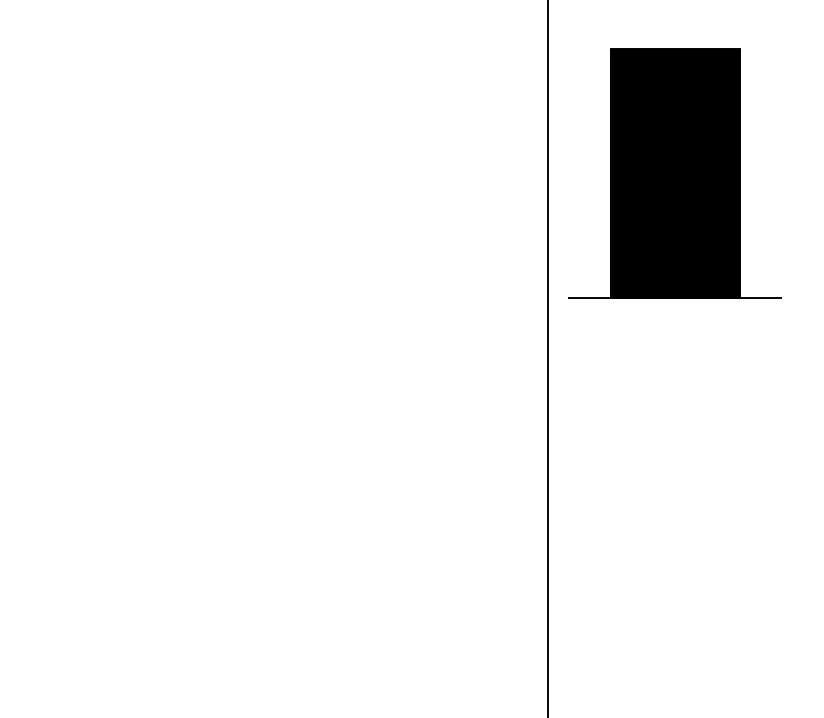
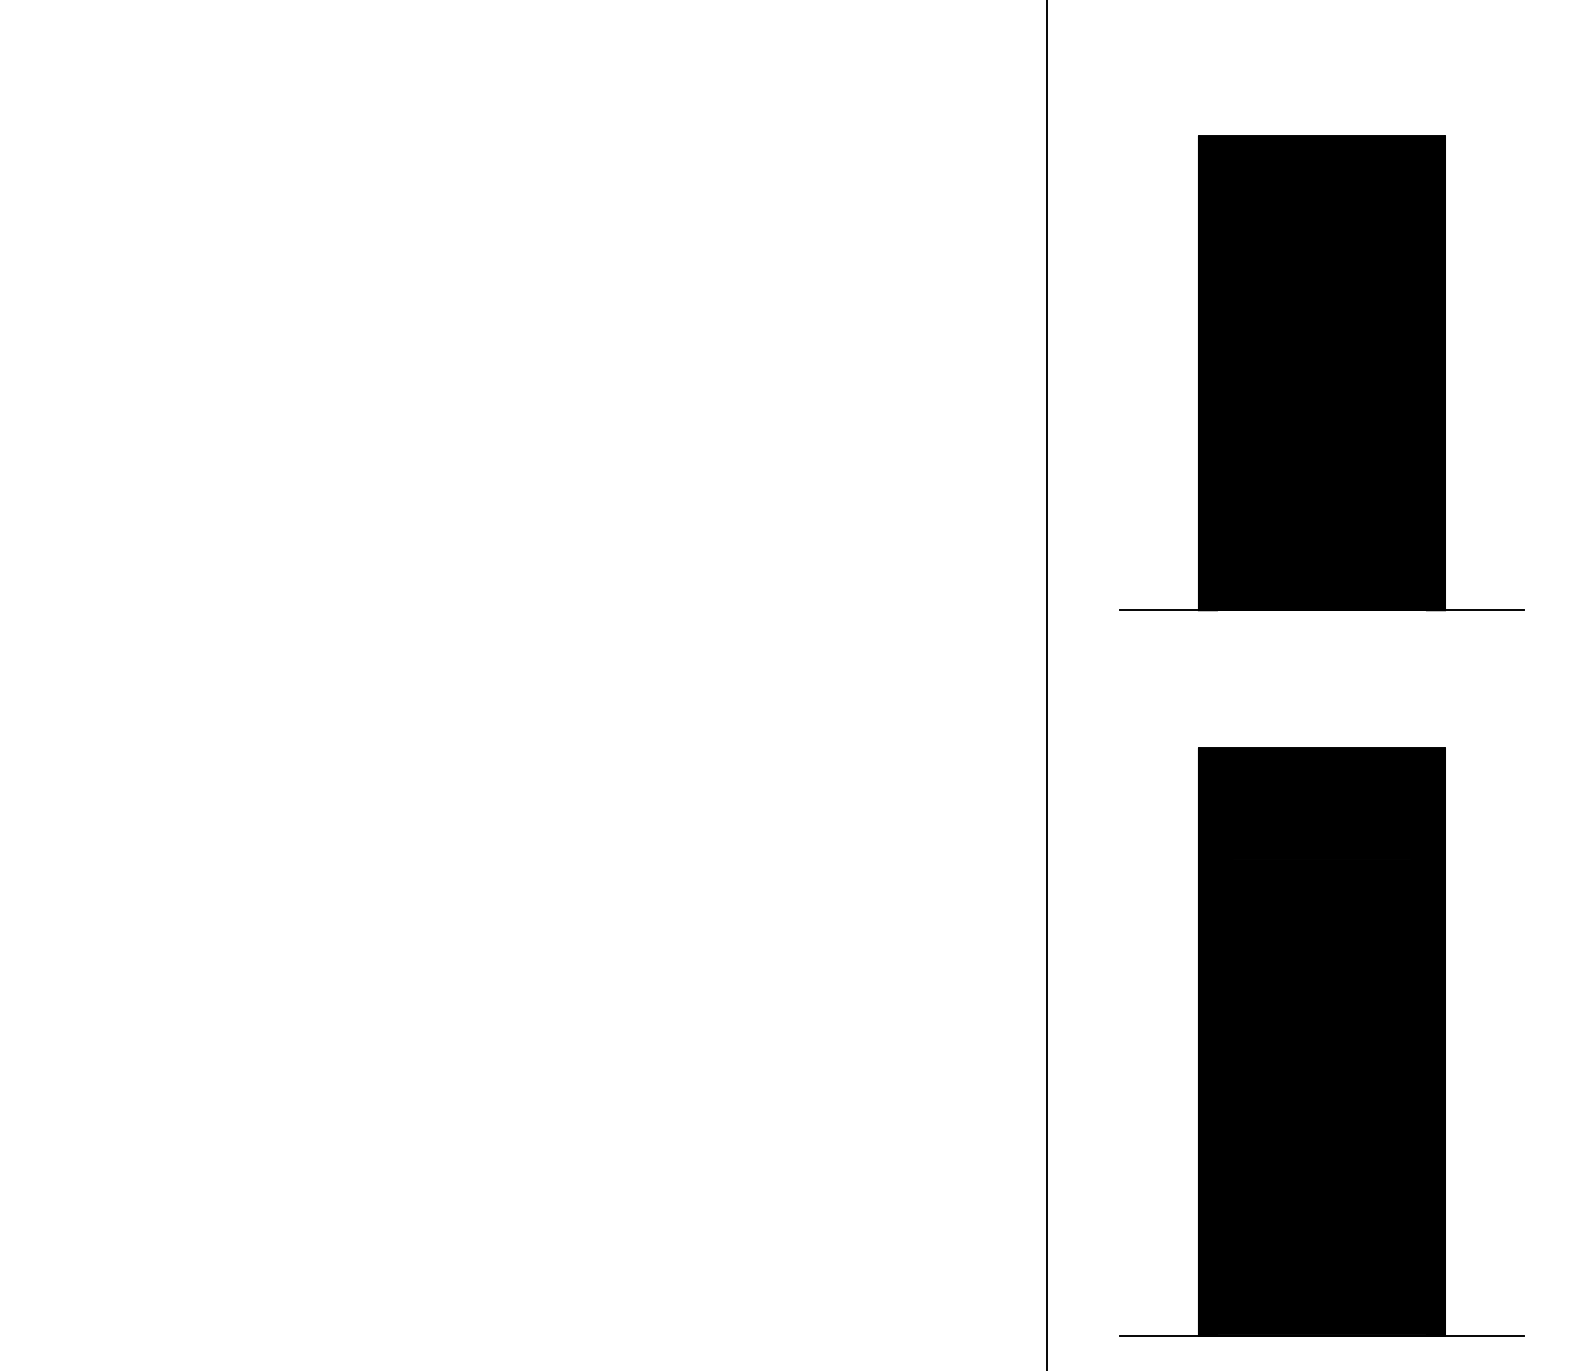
part: (674, 173) -> (1320, 373), moved
part: (691, 545) -> (1320, 1041), added

